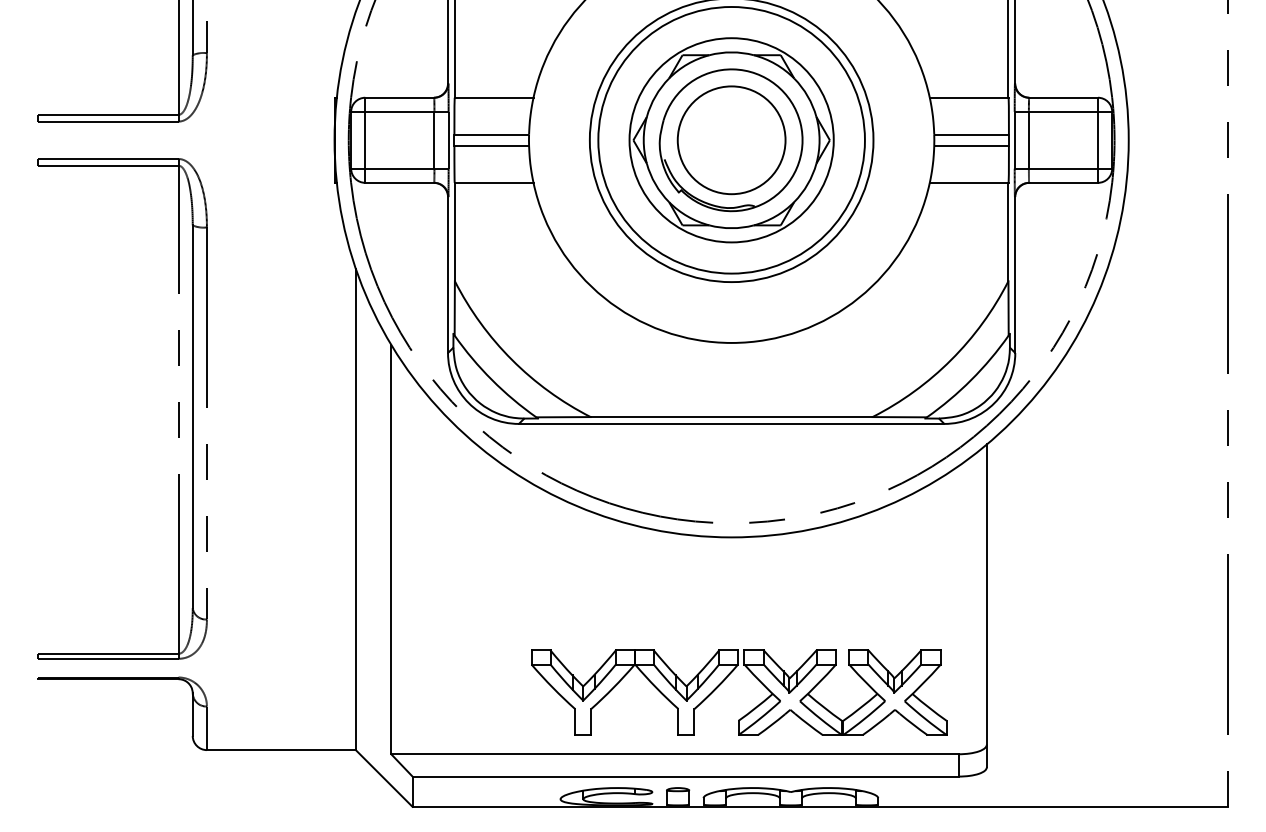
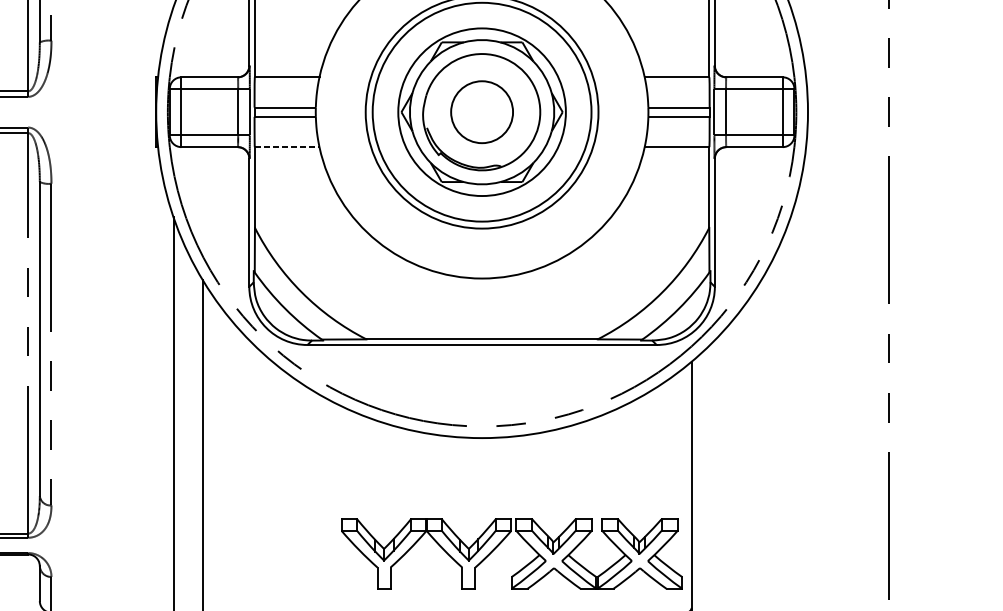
circle: (731, 140) -> (481, 112), size x0.7
line: (494, 182) -> (287, 146), solid -> dashed
part: (725, 680) -> (500, 544), moved

